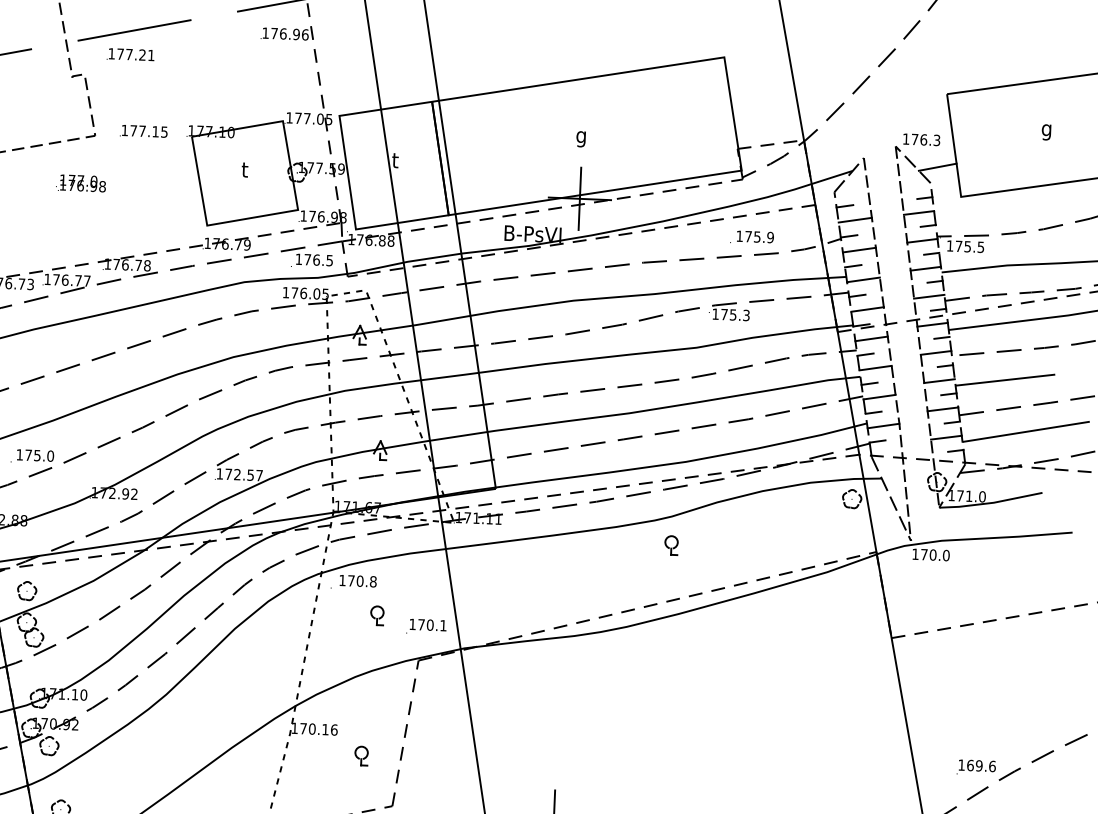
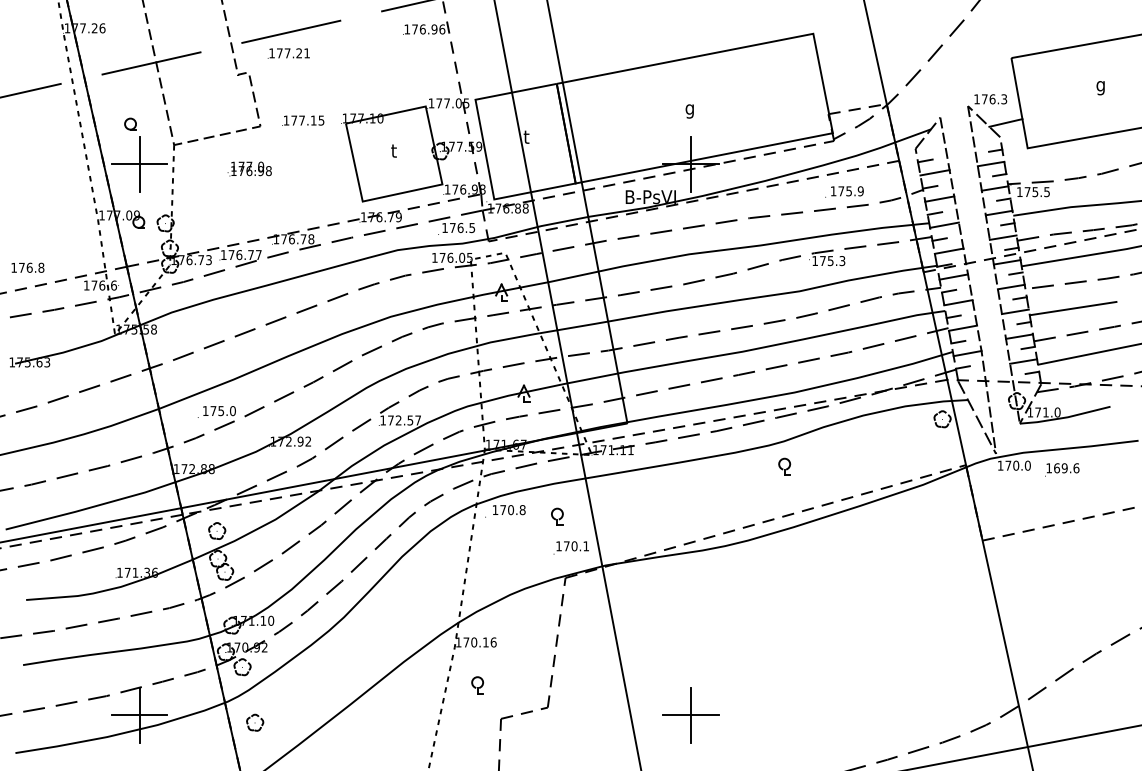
part: (377, 615) -> (557, 516), moved
part: (361, 756) -> (477, 685), moved
text: (976, 767) -> (1062, 469), moved

